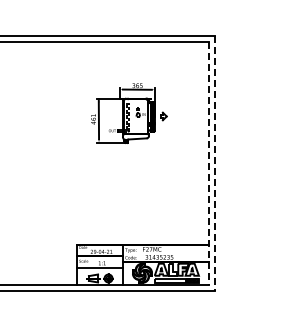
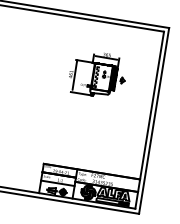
line: (208, 164) -> (149, 120), dashed -> solid
line: (214, 164) -> (153, 121), dashed -> solid

